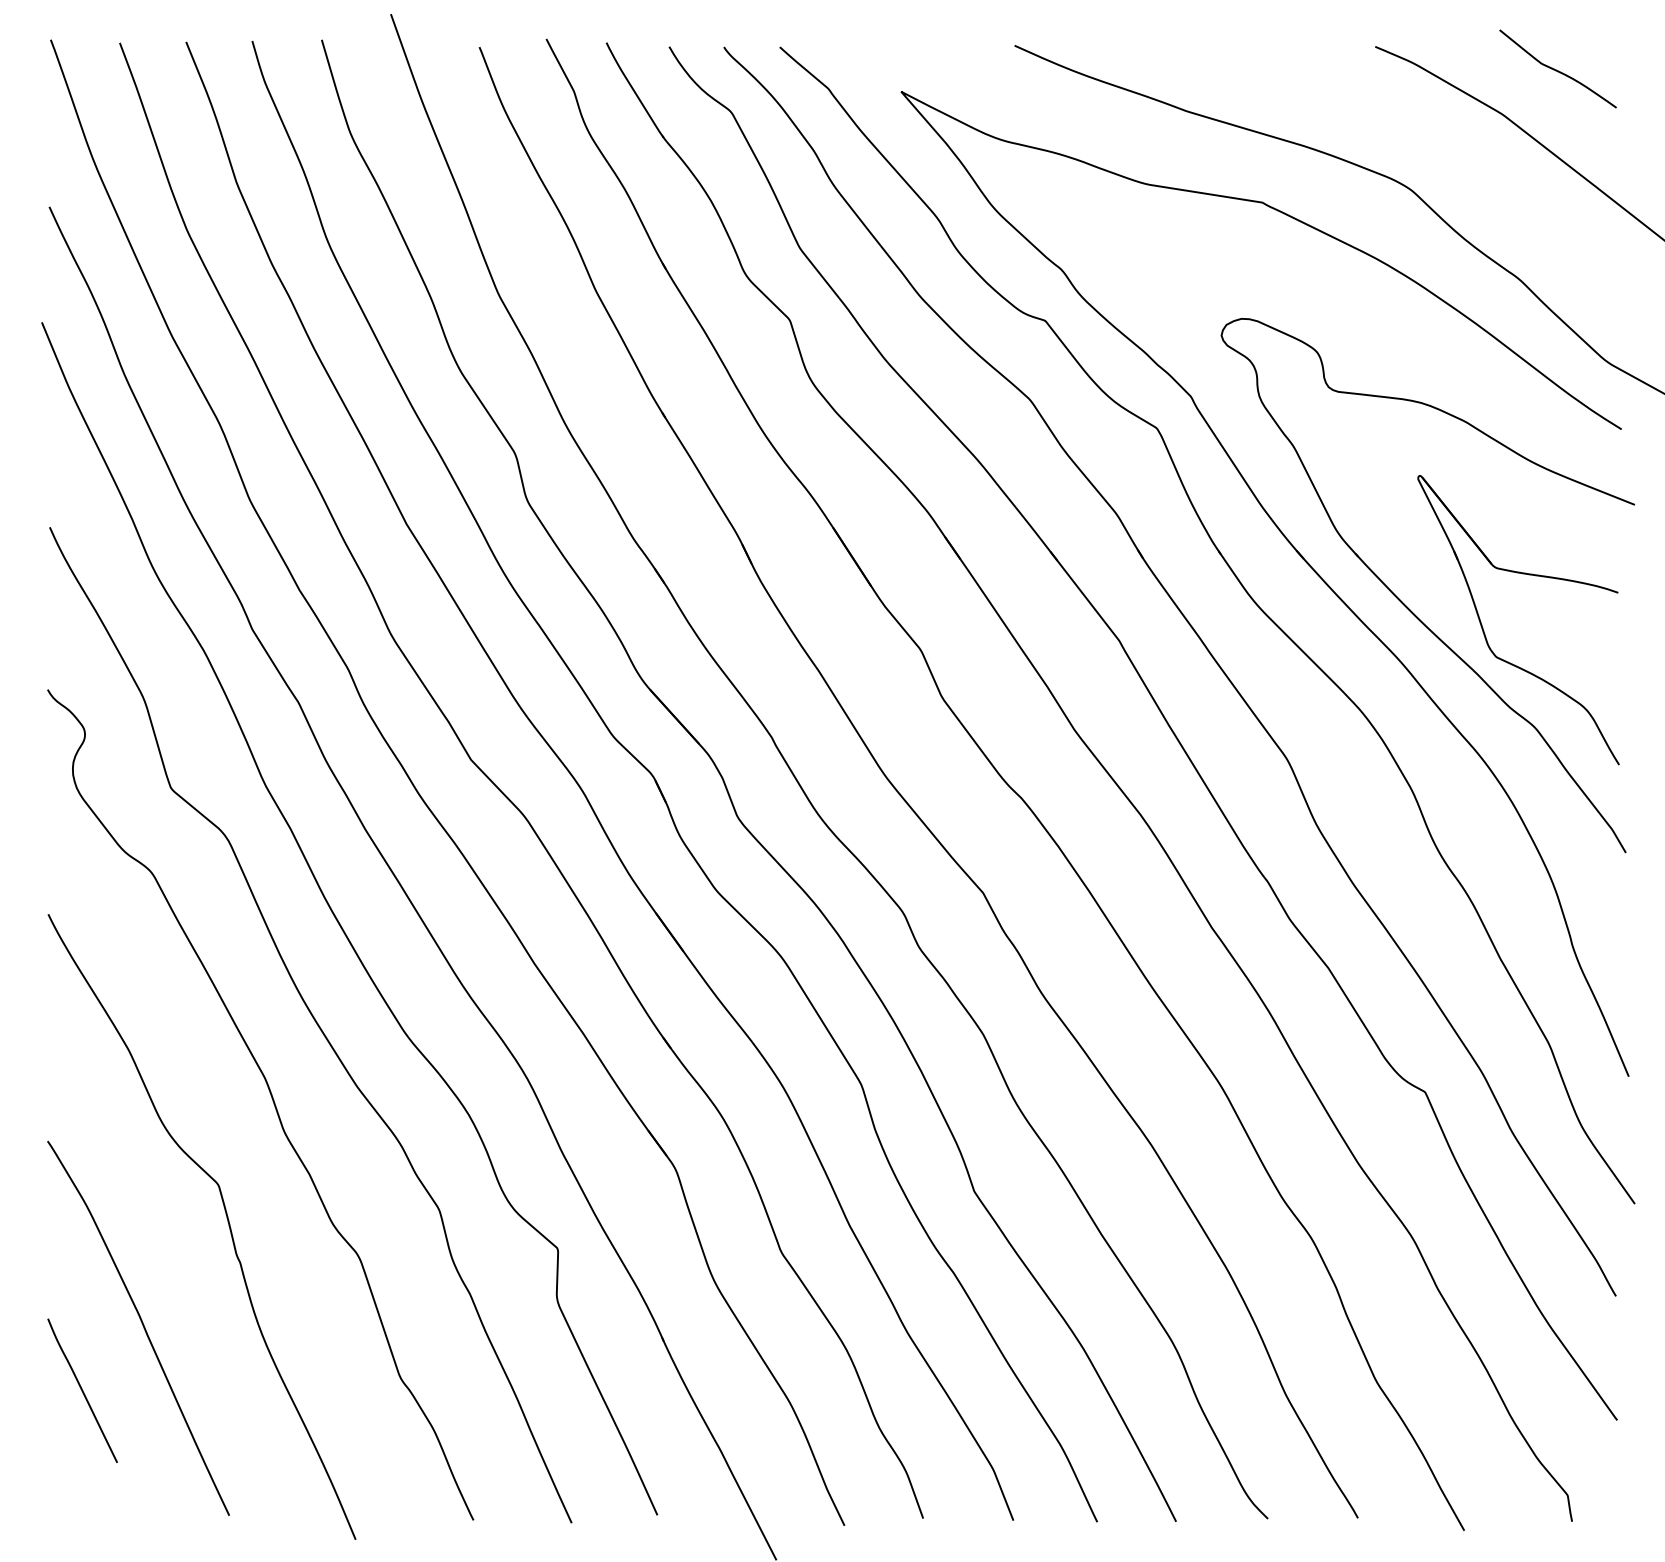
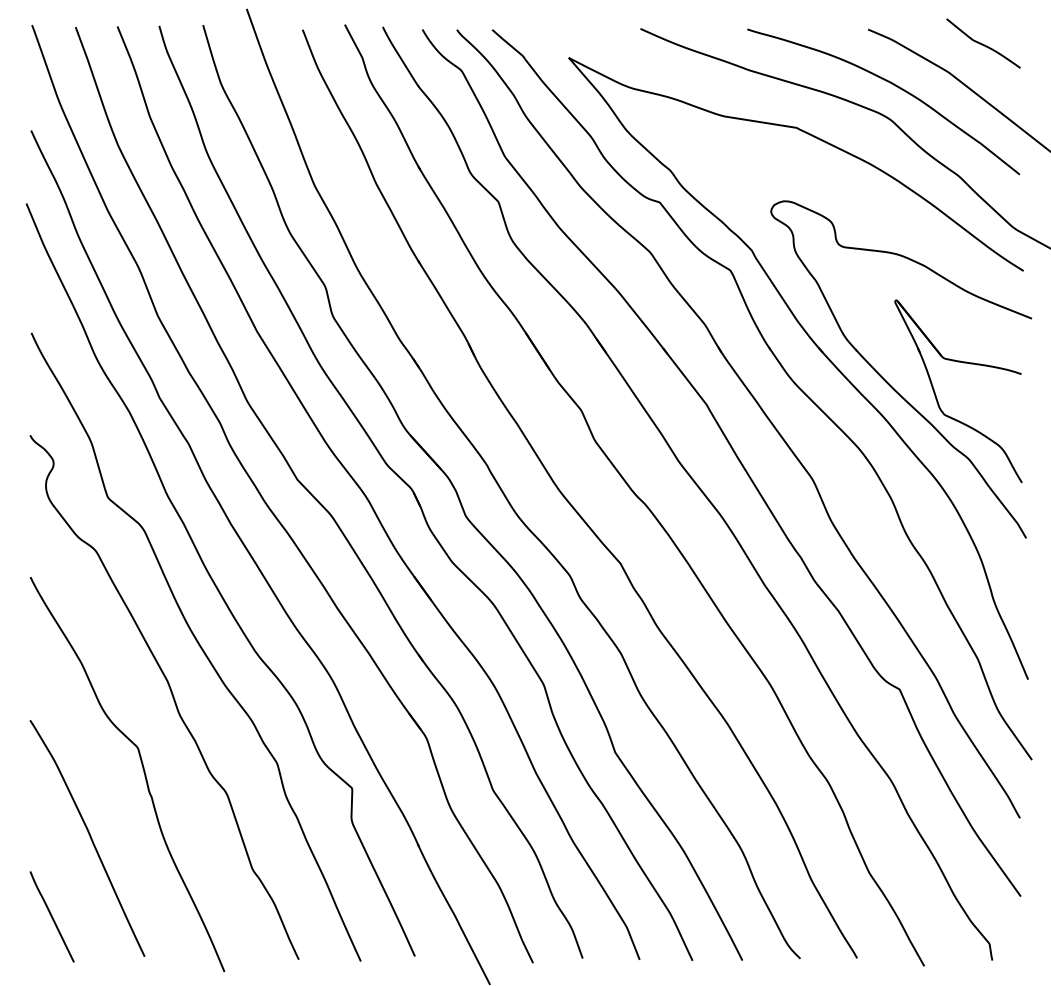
curve: (1412, 133) -> (891, 84), added
line: (81, 1390) -> (51, 916), moved

